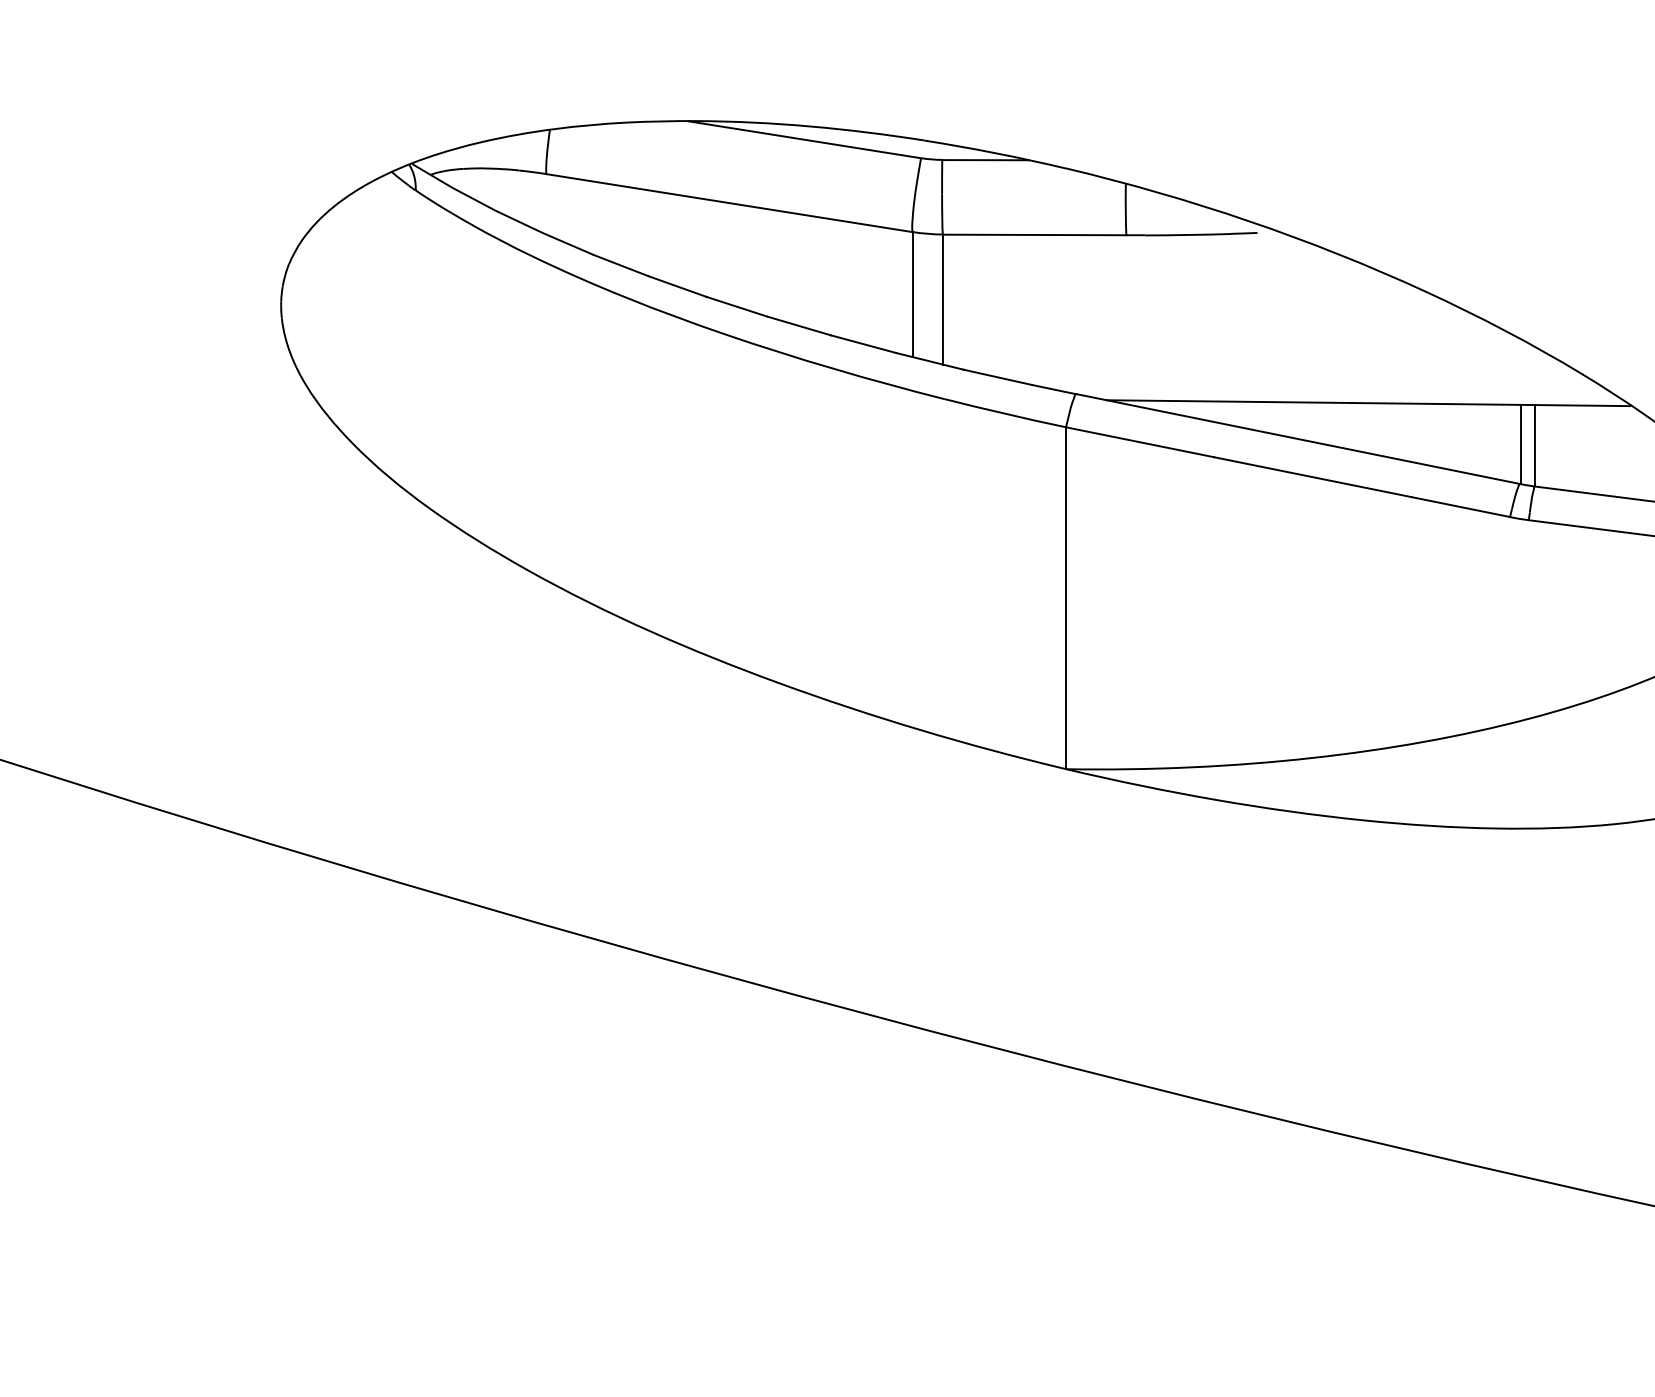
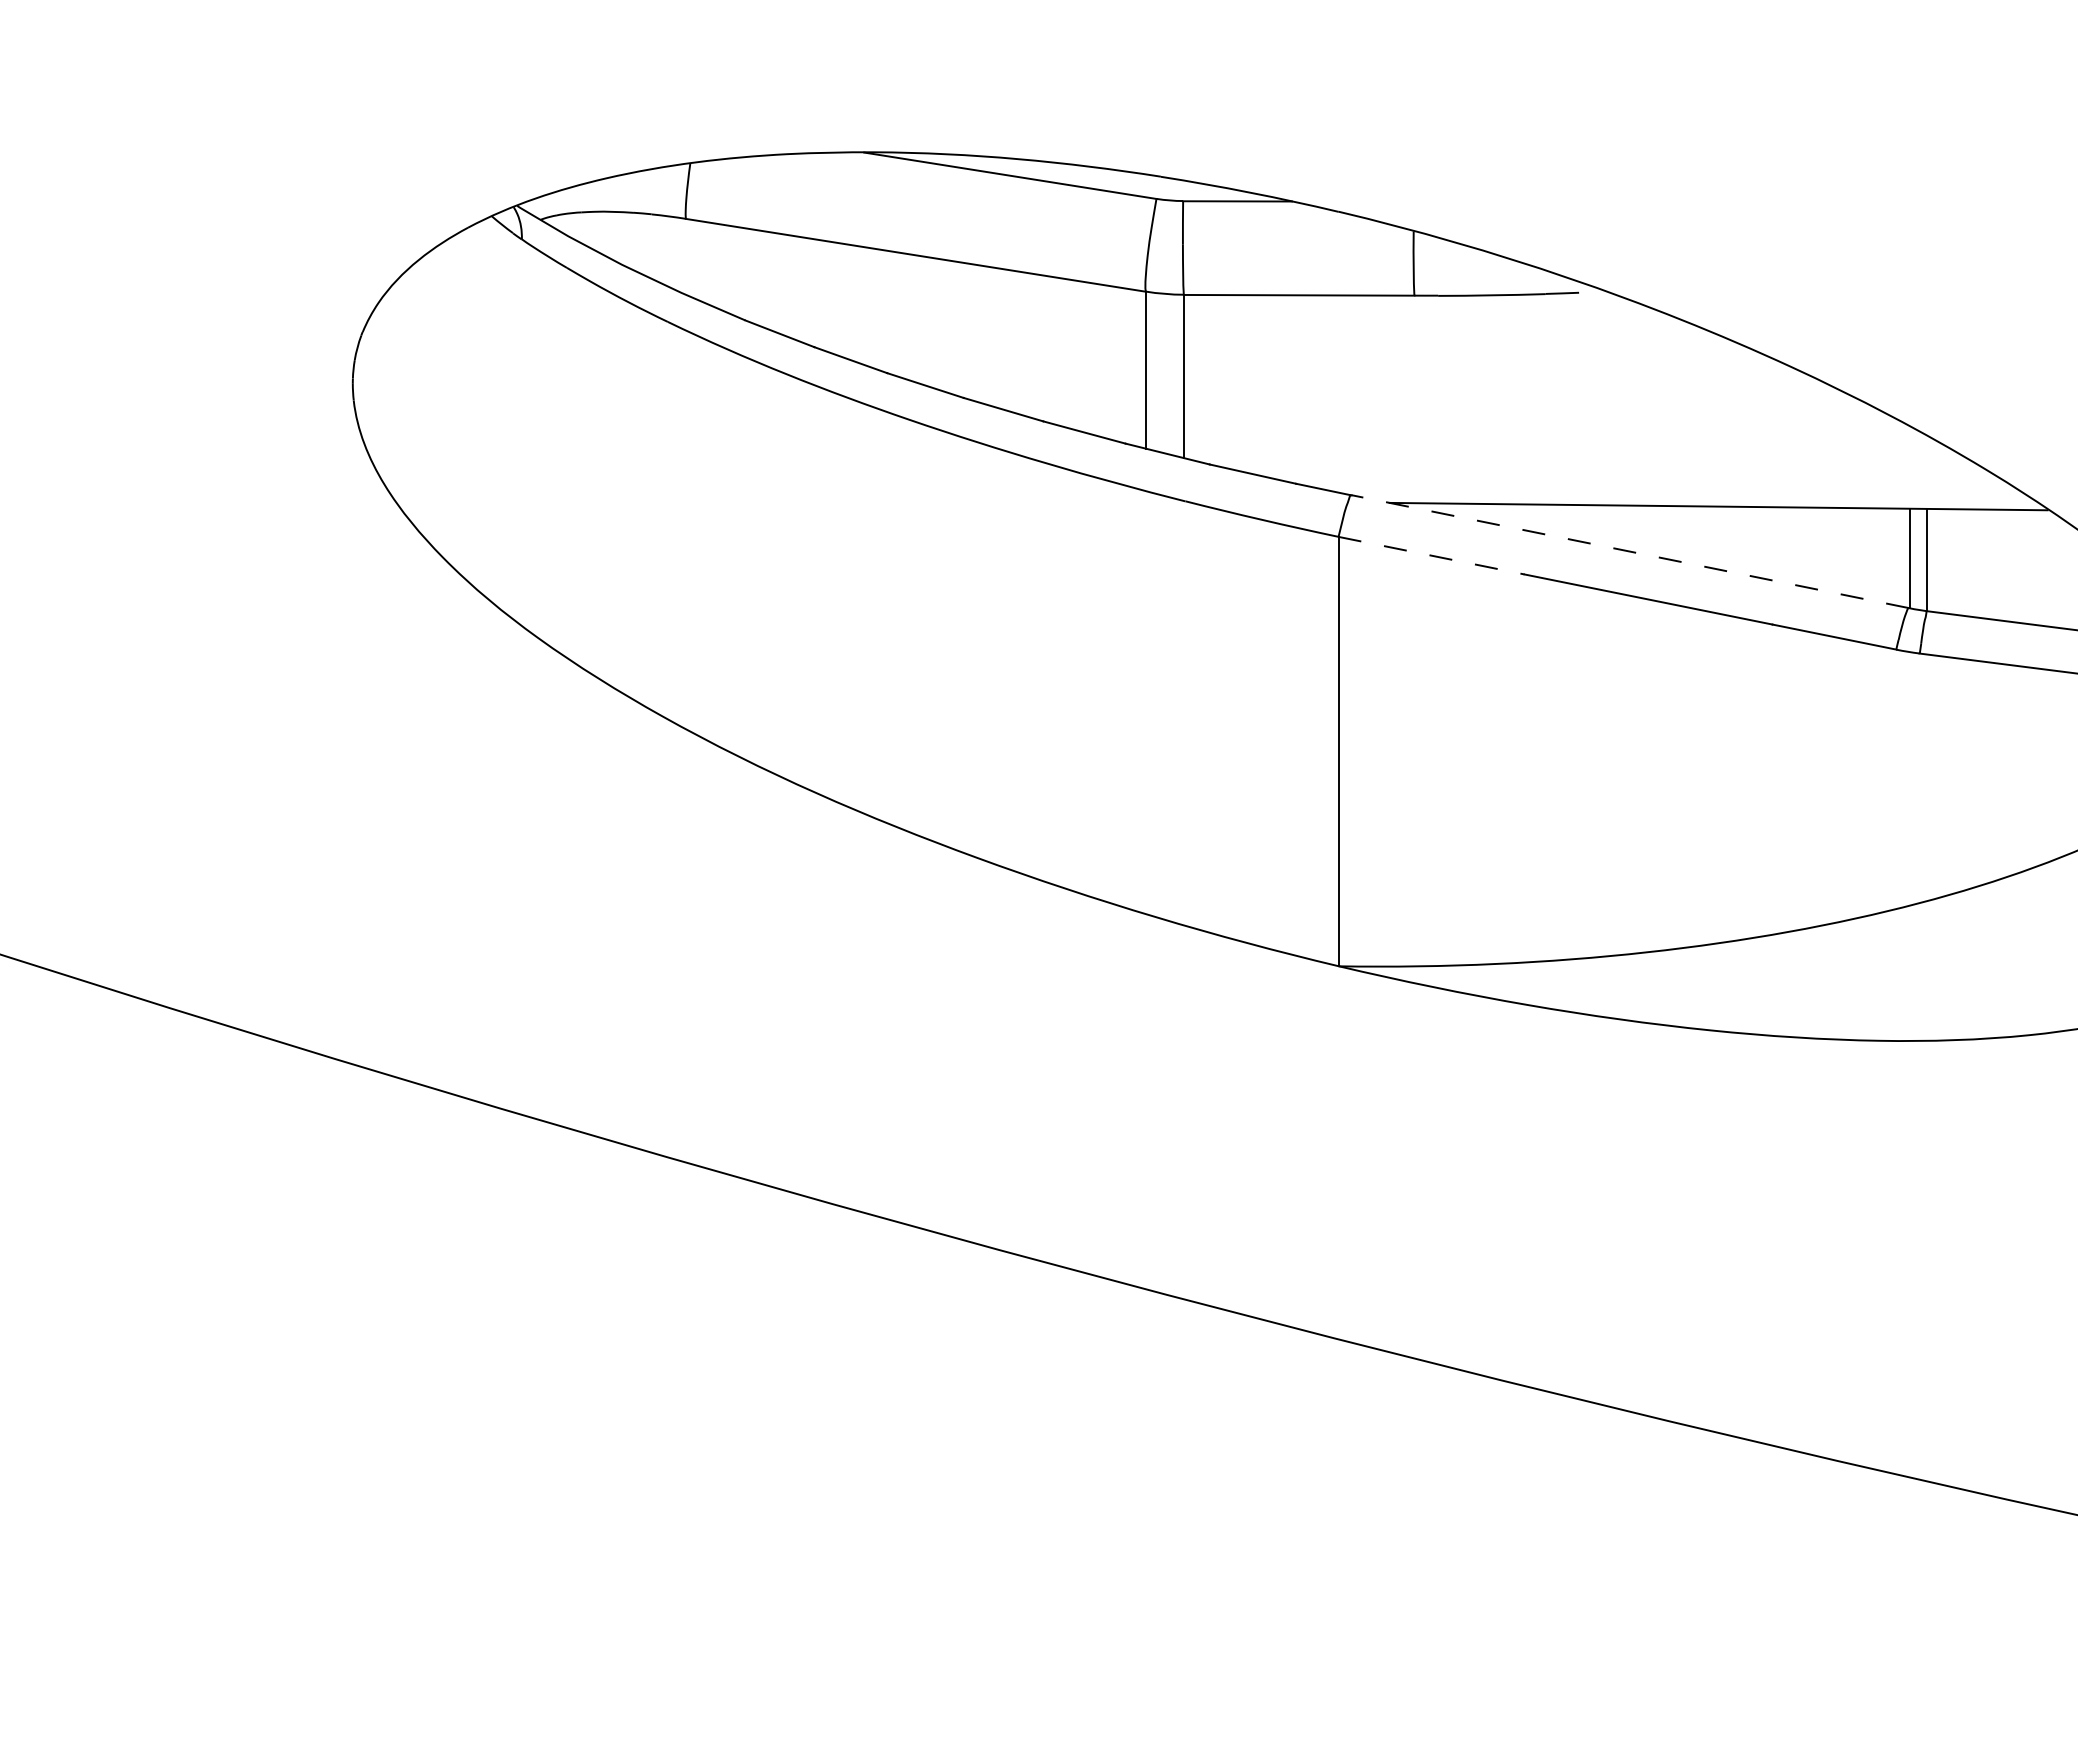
line: (1297, 438) -> (1629, 551), solid -> dashed
line: (1140, 442) -> (1431, 555), solid -> dashed

